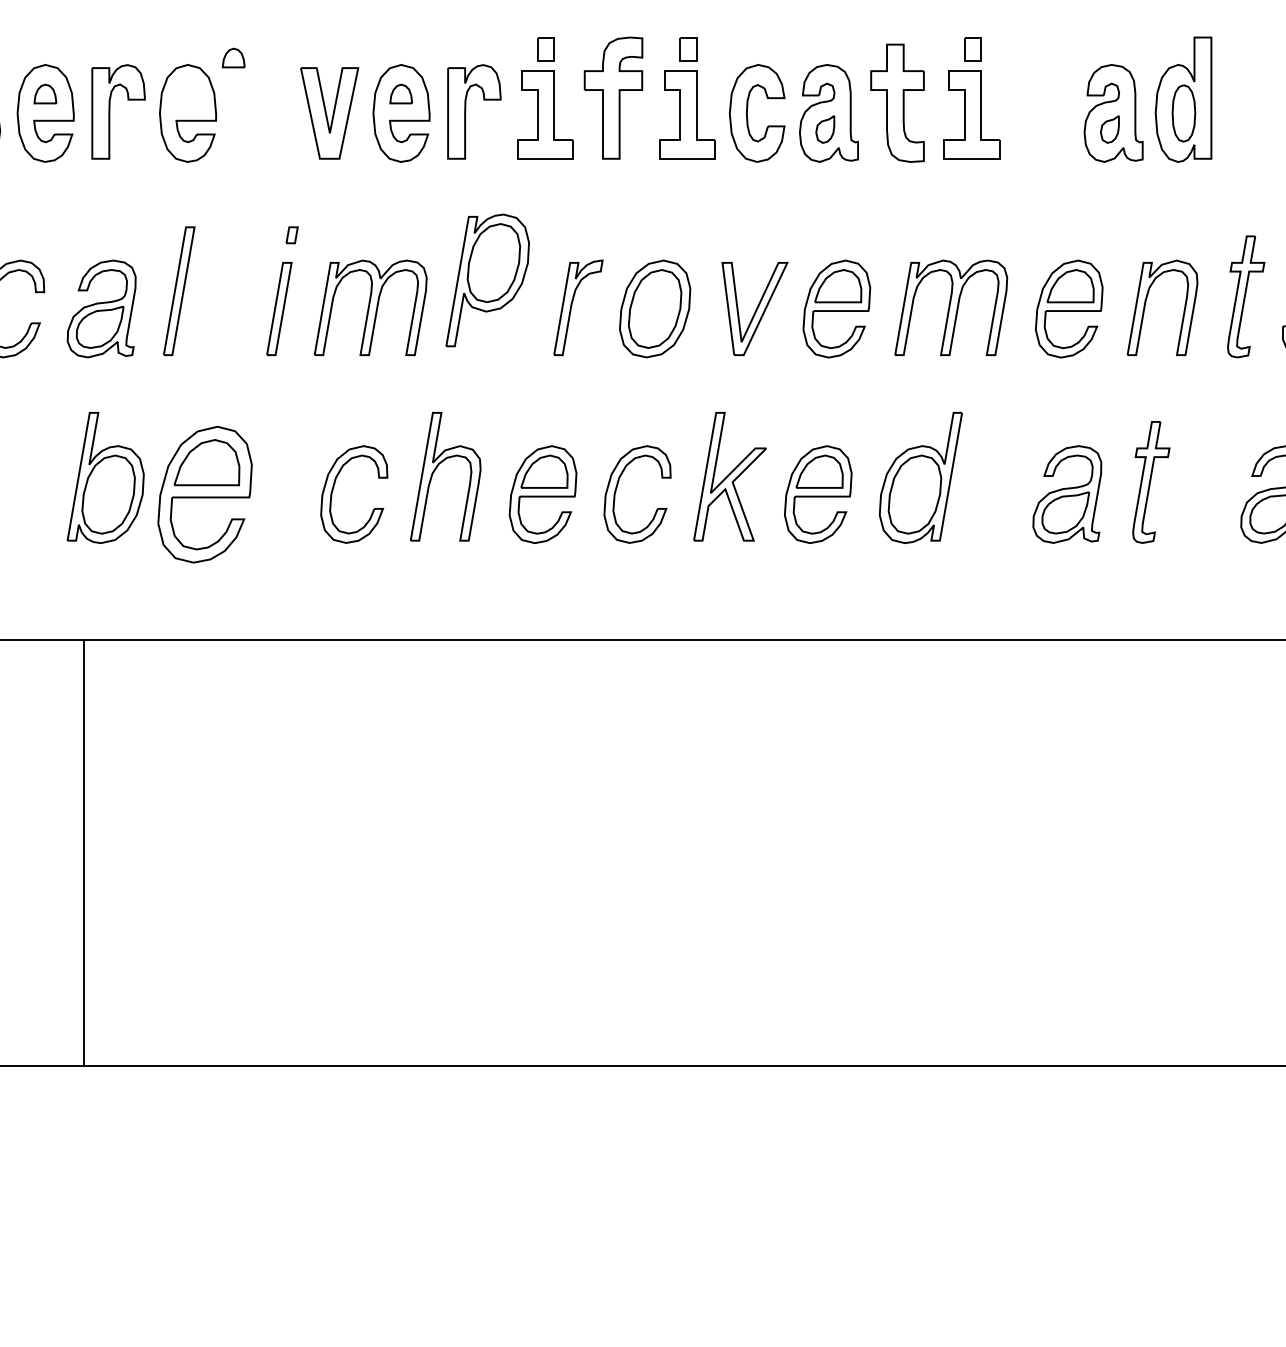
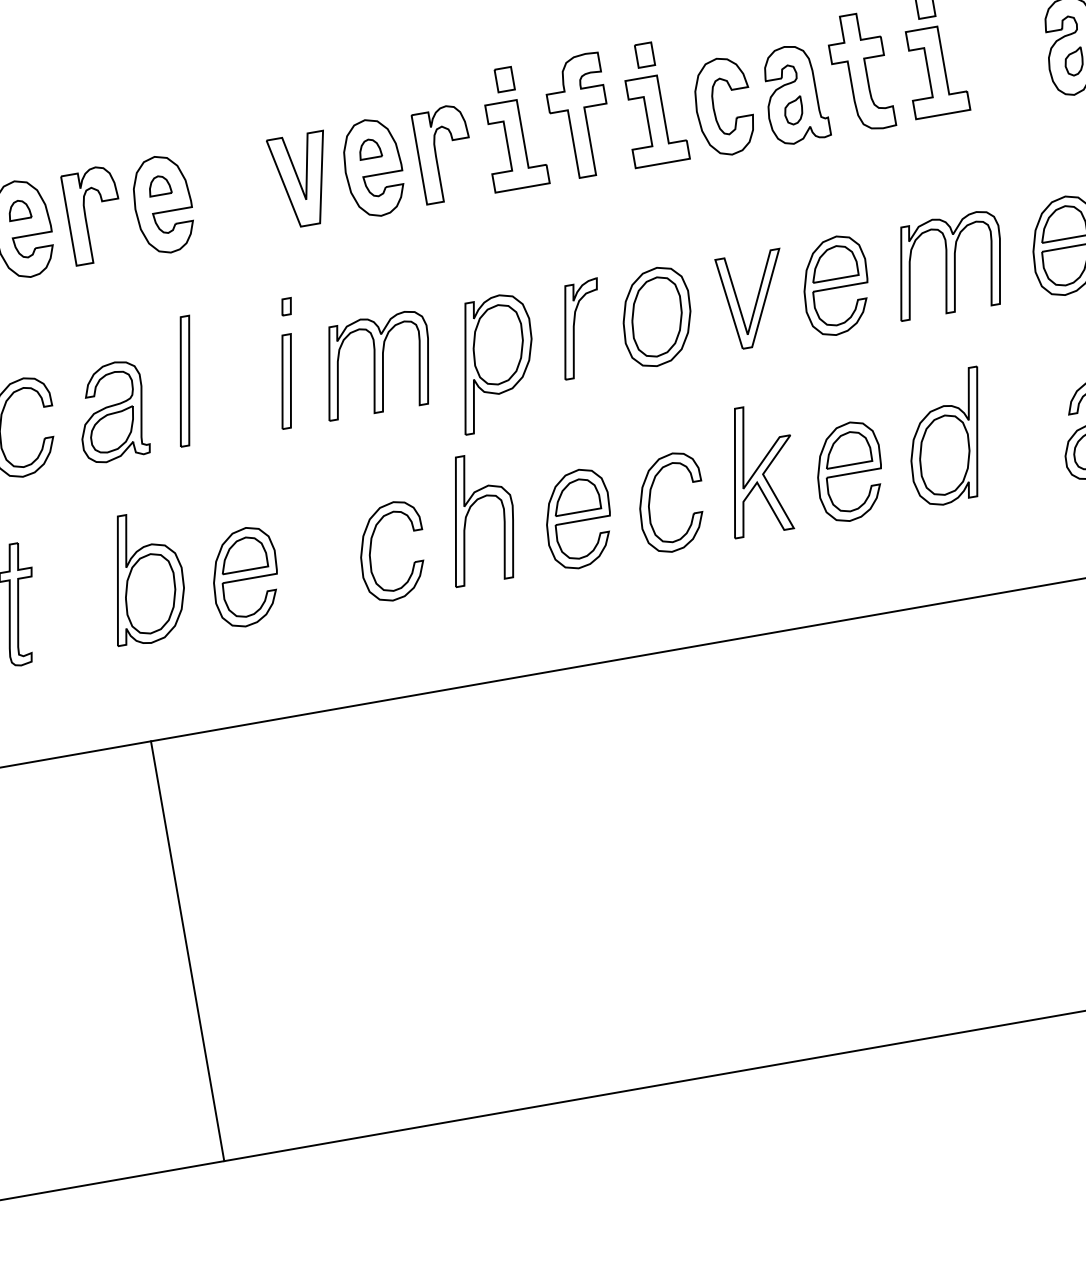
part: (233, 57) -> (159, 185), moved
part: (487, 280) -> (494, 363), moved
part: (204, 494) -> (244, 577), size x0.71

